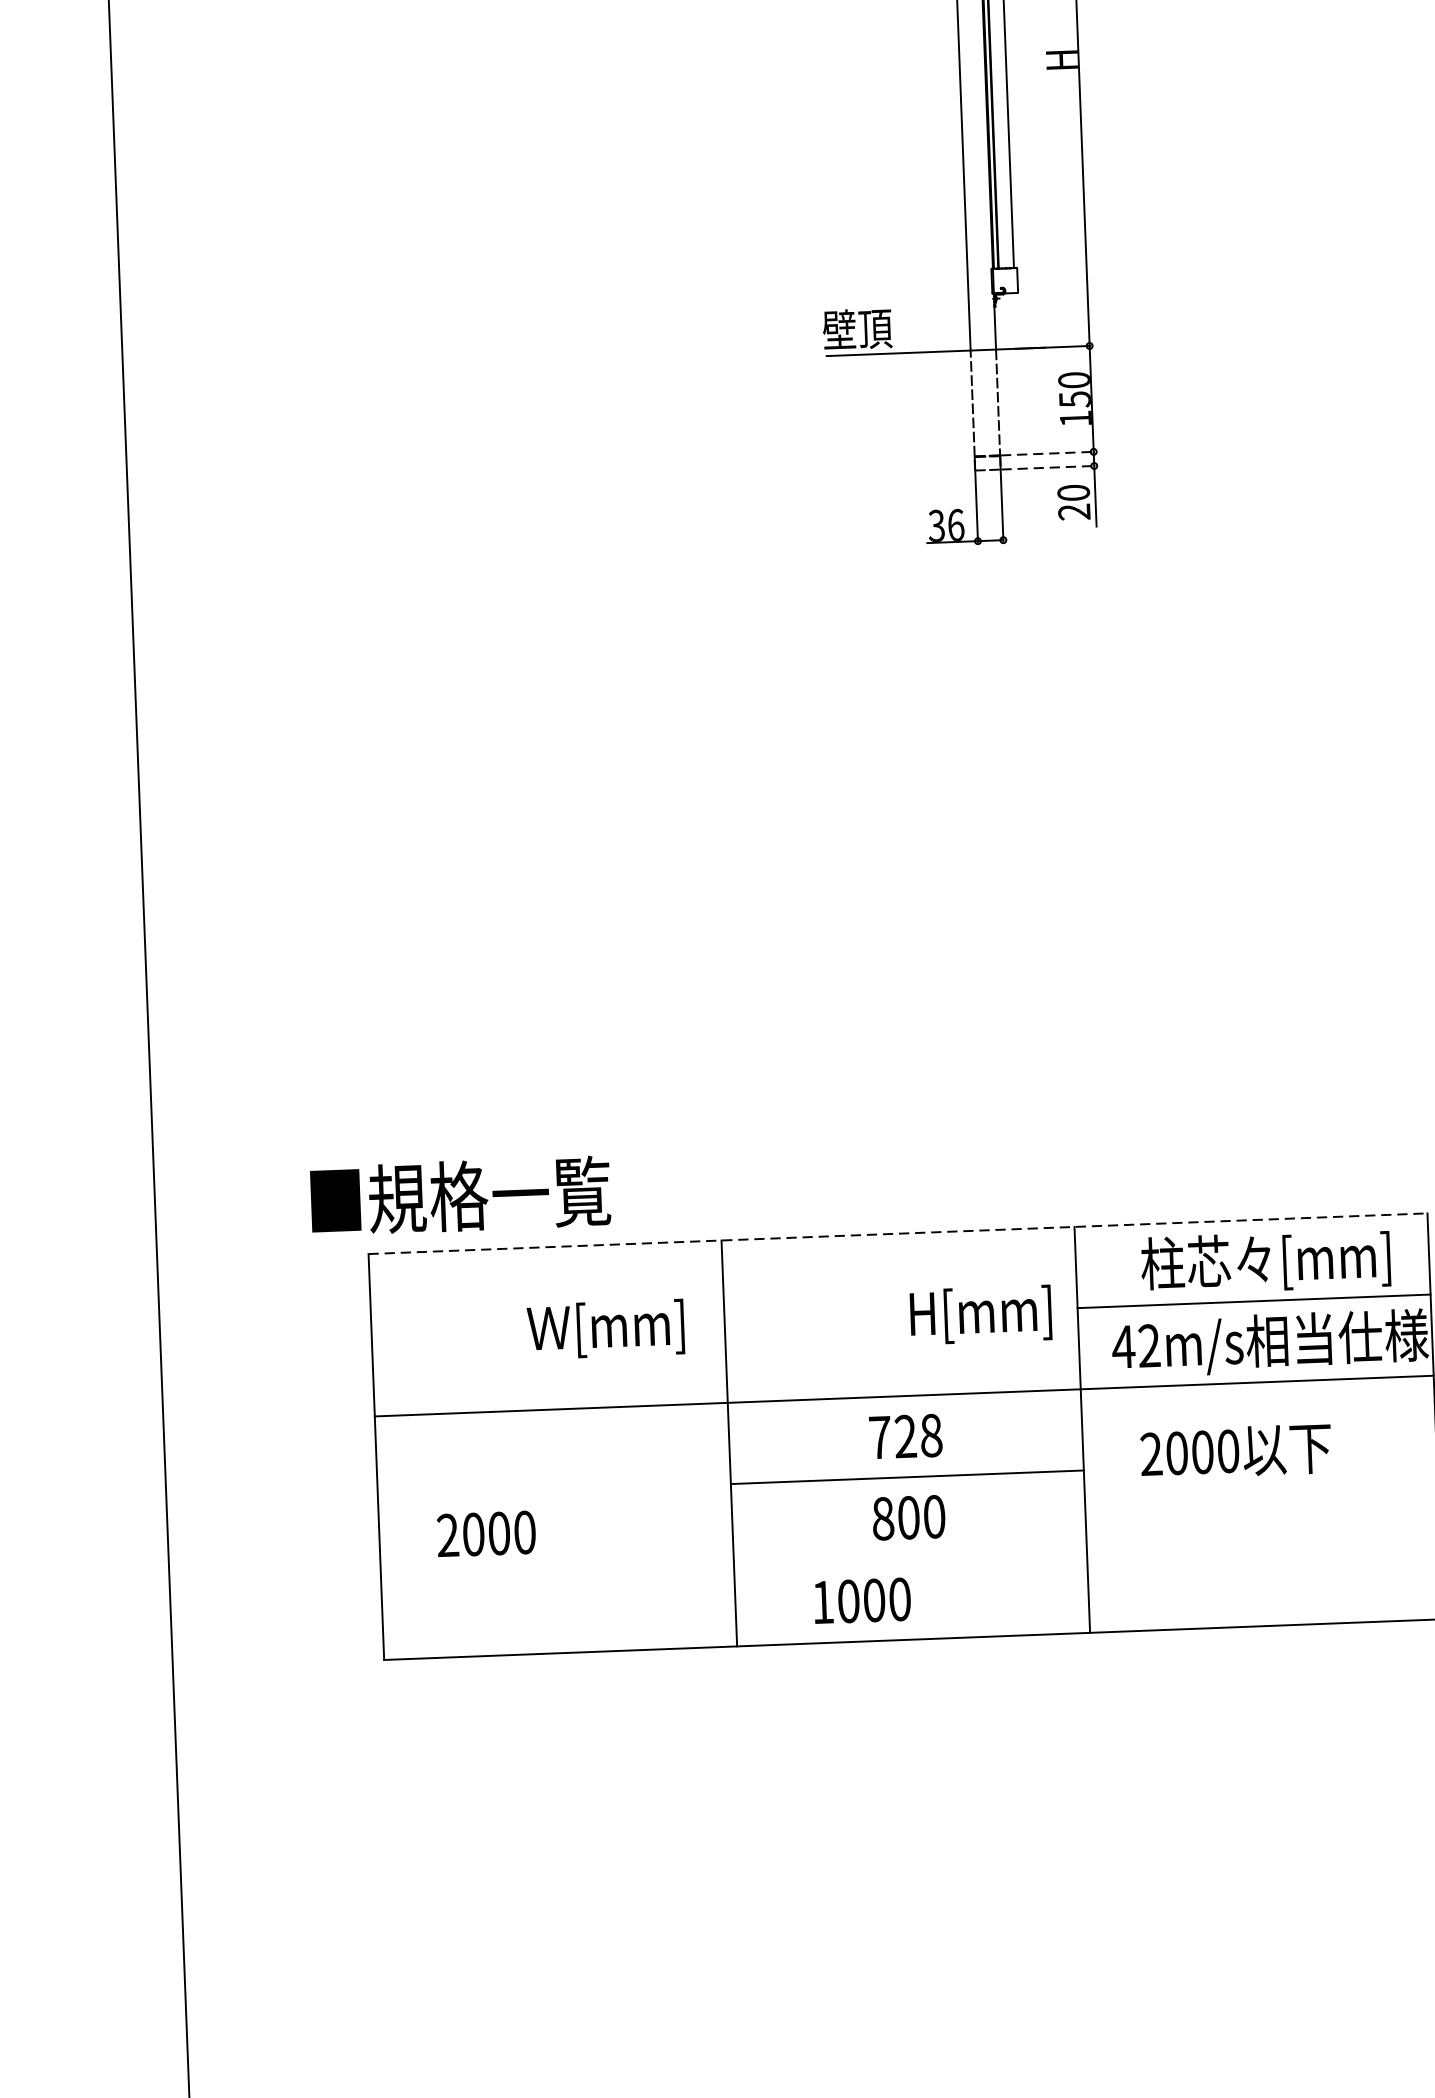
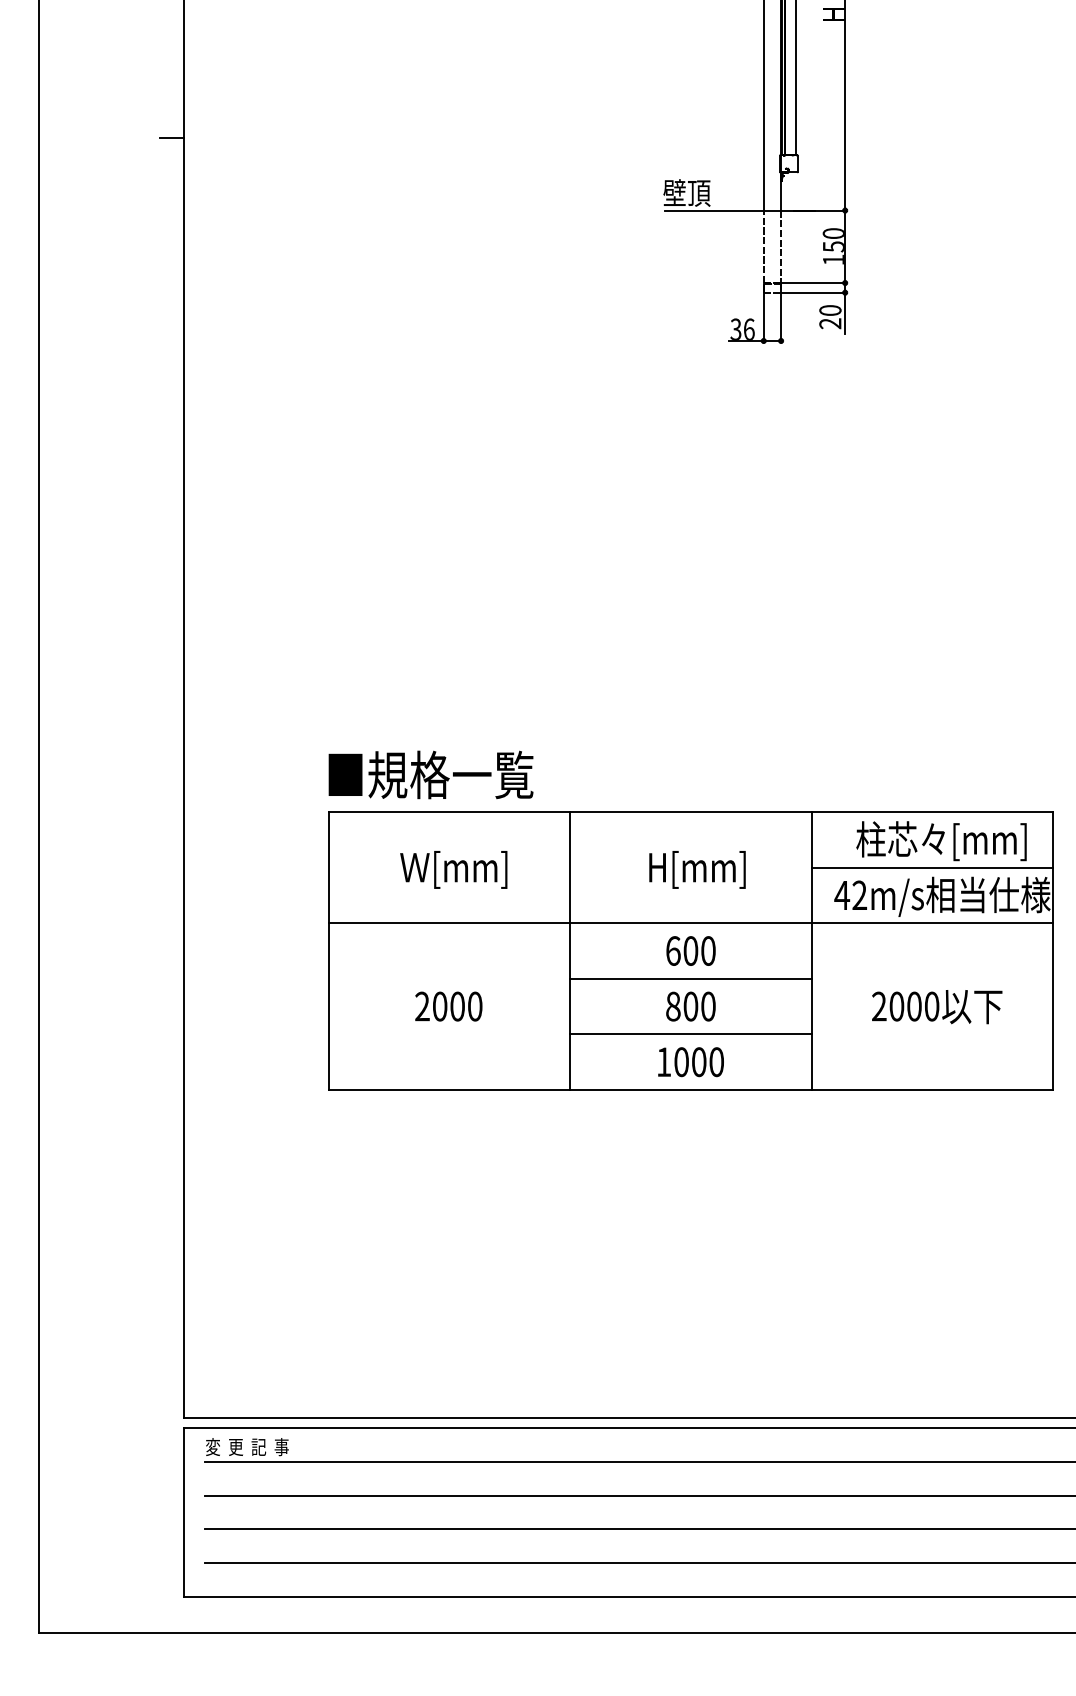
line: (101, 278) -> (171, 138), added
line: (1047, 454) -> (813, 283), dashed -> solid
line: (1047, 467) -> (813, 292), dashed -> solid
text: (459, 1195) -> (430, 774), moved
line: (898, 1234) -> (691, 812), dashed -> solid
text: (980, 1314) -> (697, 869), moved
text: (605, 1328) -> (453, 869), moved
text: (905, 1435) -> (690, 950), 728 -> 600
text: (1236, 1452) -> (937, 1007), moved
text: (485, 1533) -> (448, 1006), moved
line: (909, 1558) -> (690, 1034), added
text: (861, 1601) -> (690, 1062), moved

